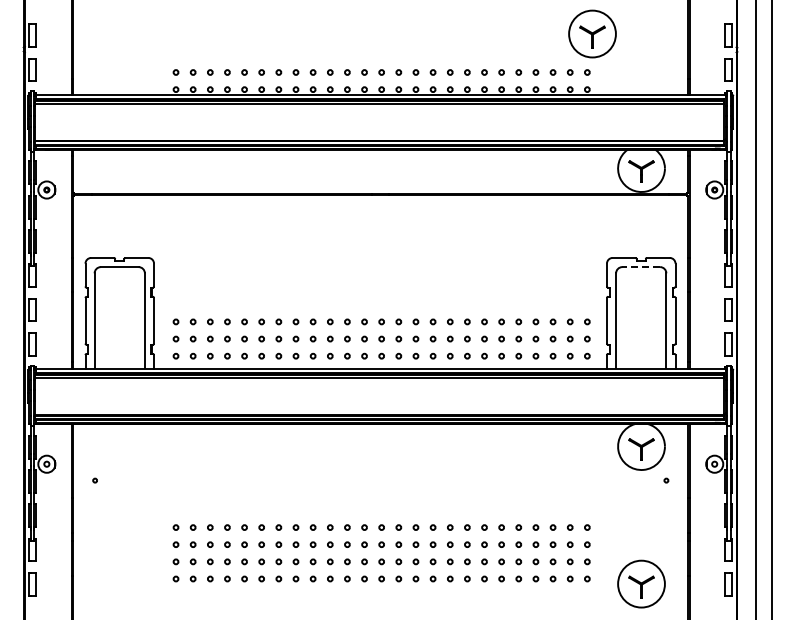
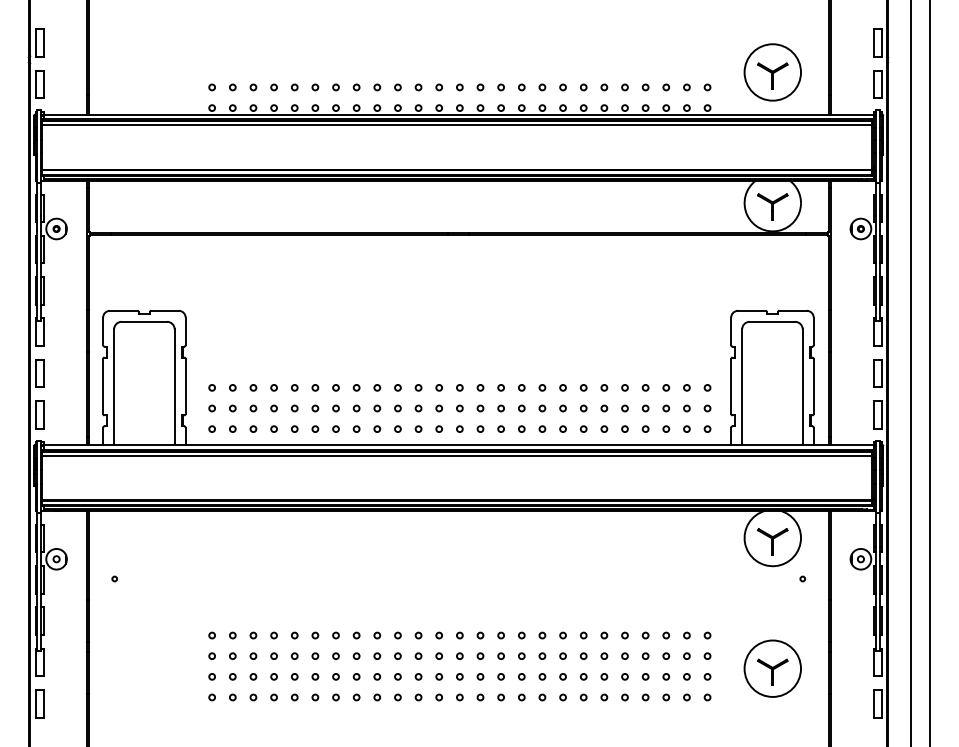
part: (592, 33) -> (772, 71), moved
line: (641, 267) -> (772, 322), dashed -> solid
part: (641, 583) -> (772, 667), moved

